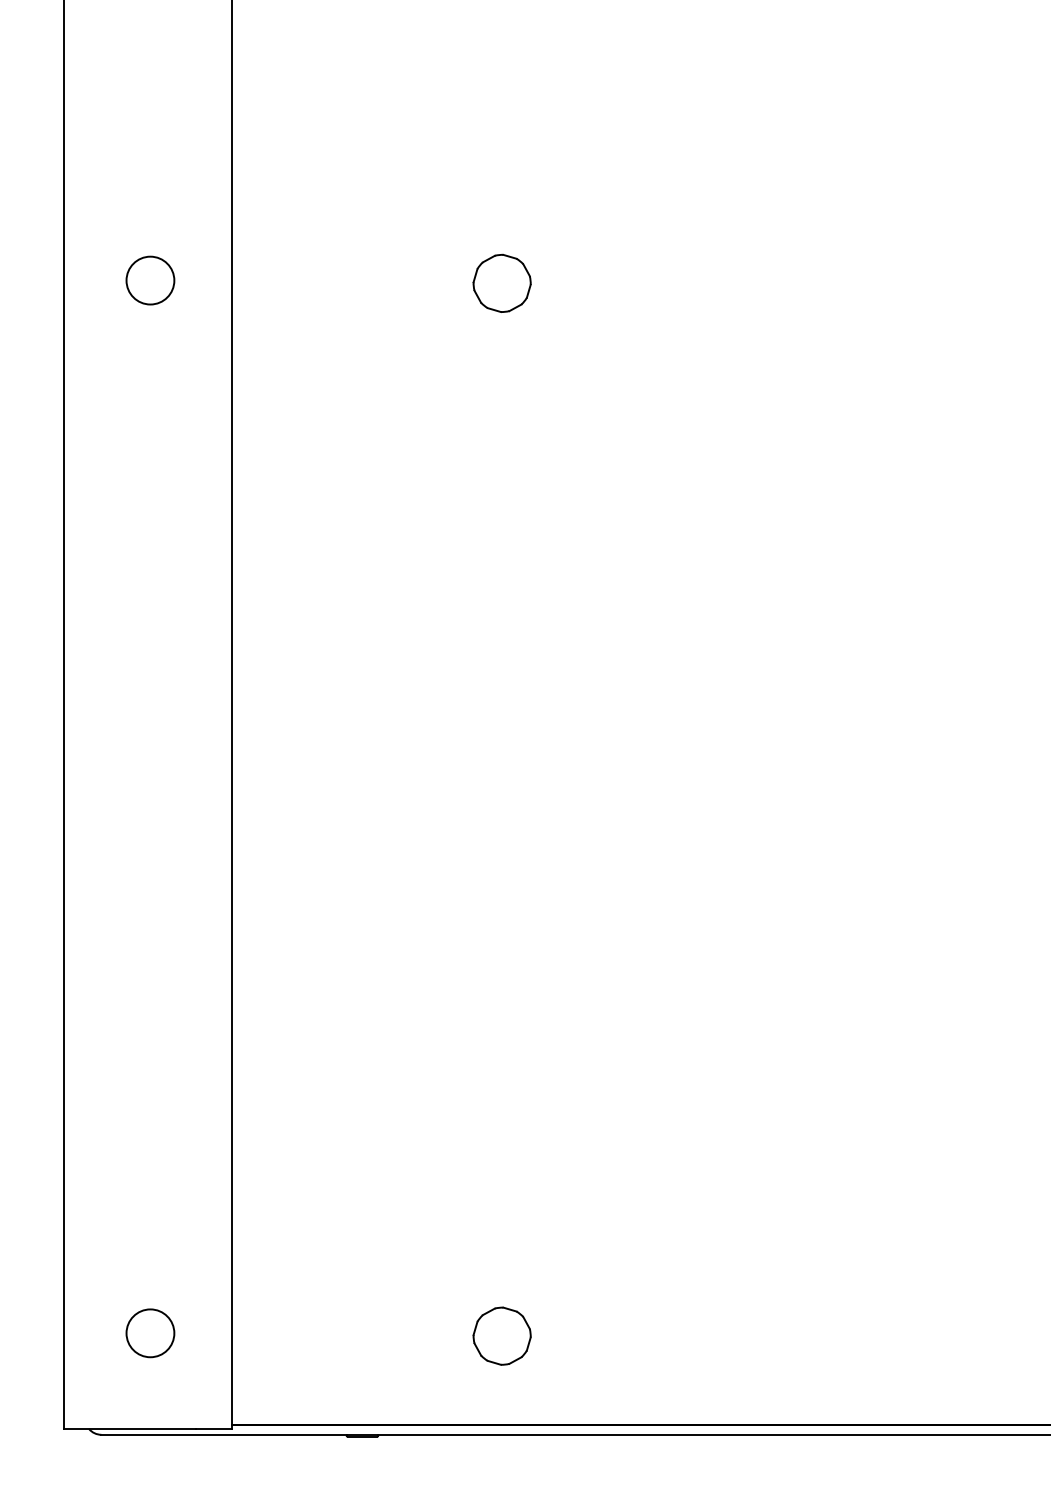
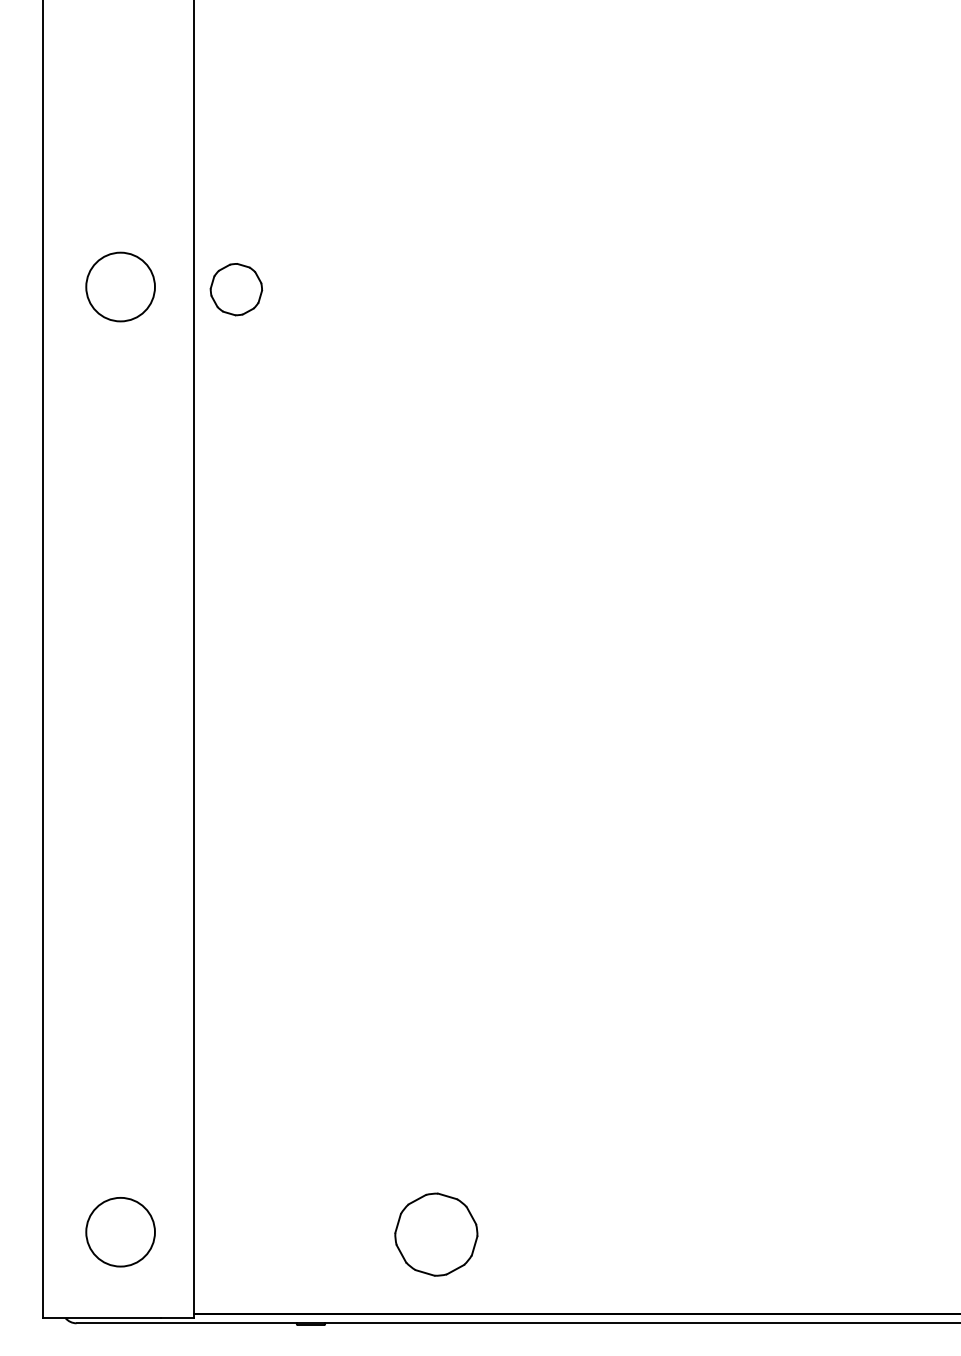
circle: (150, 279) -> (120, 286), size x1.6
part: (502, 283) -> (236, 289), moved
circle: (150, 1332) -> (120, 1231), size x1.6
part: (502, 1335) -> (436, 1234), size x1.6

